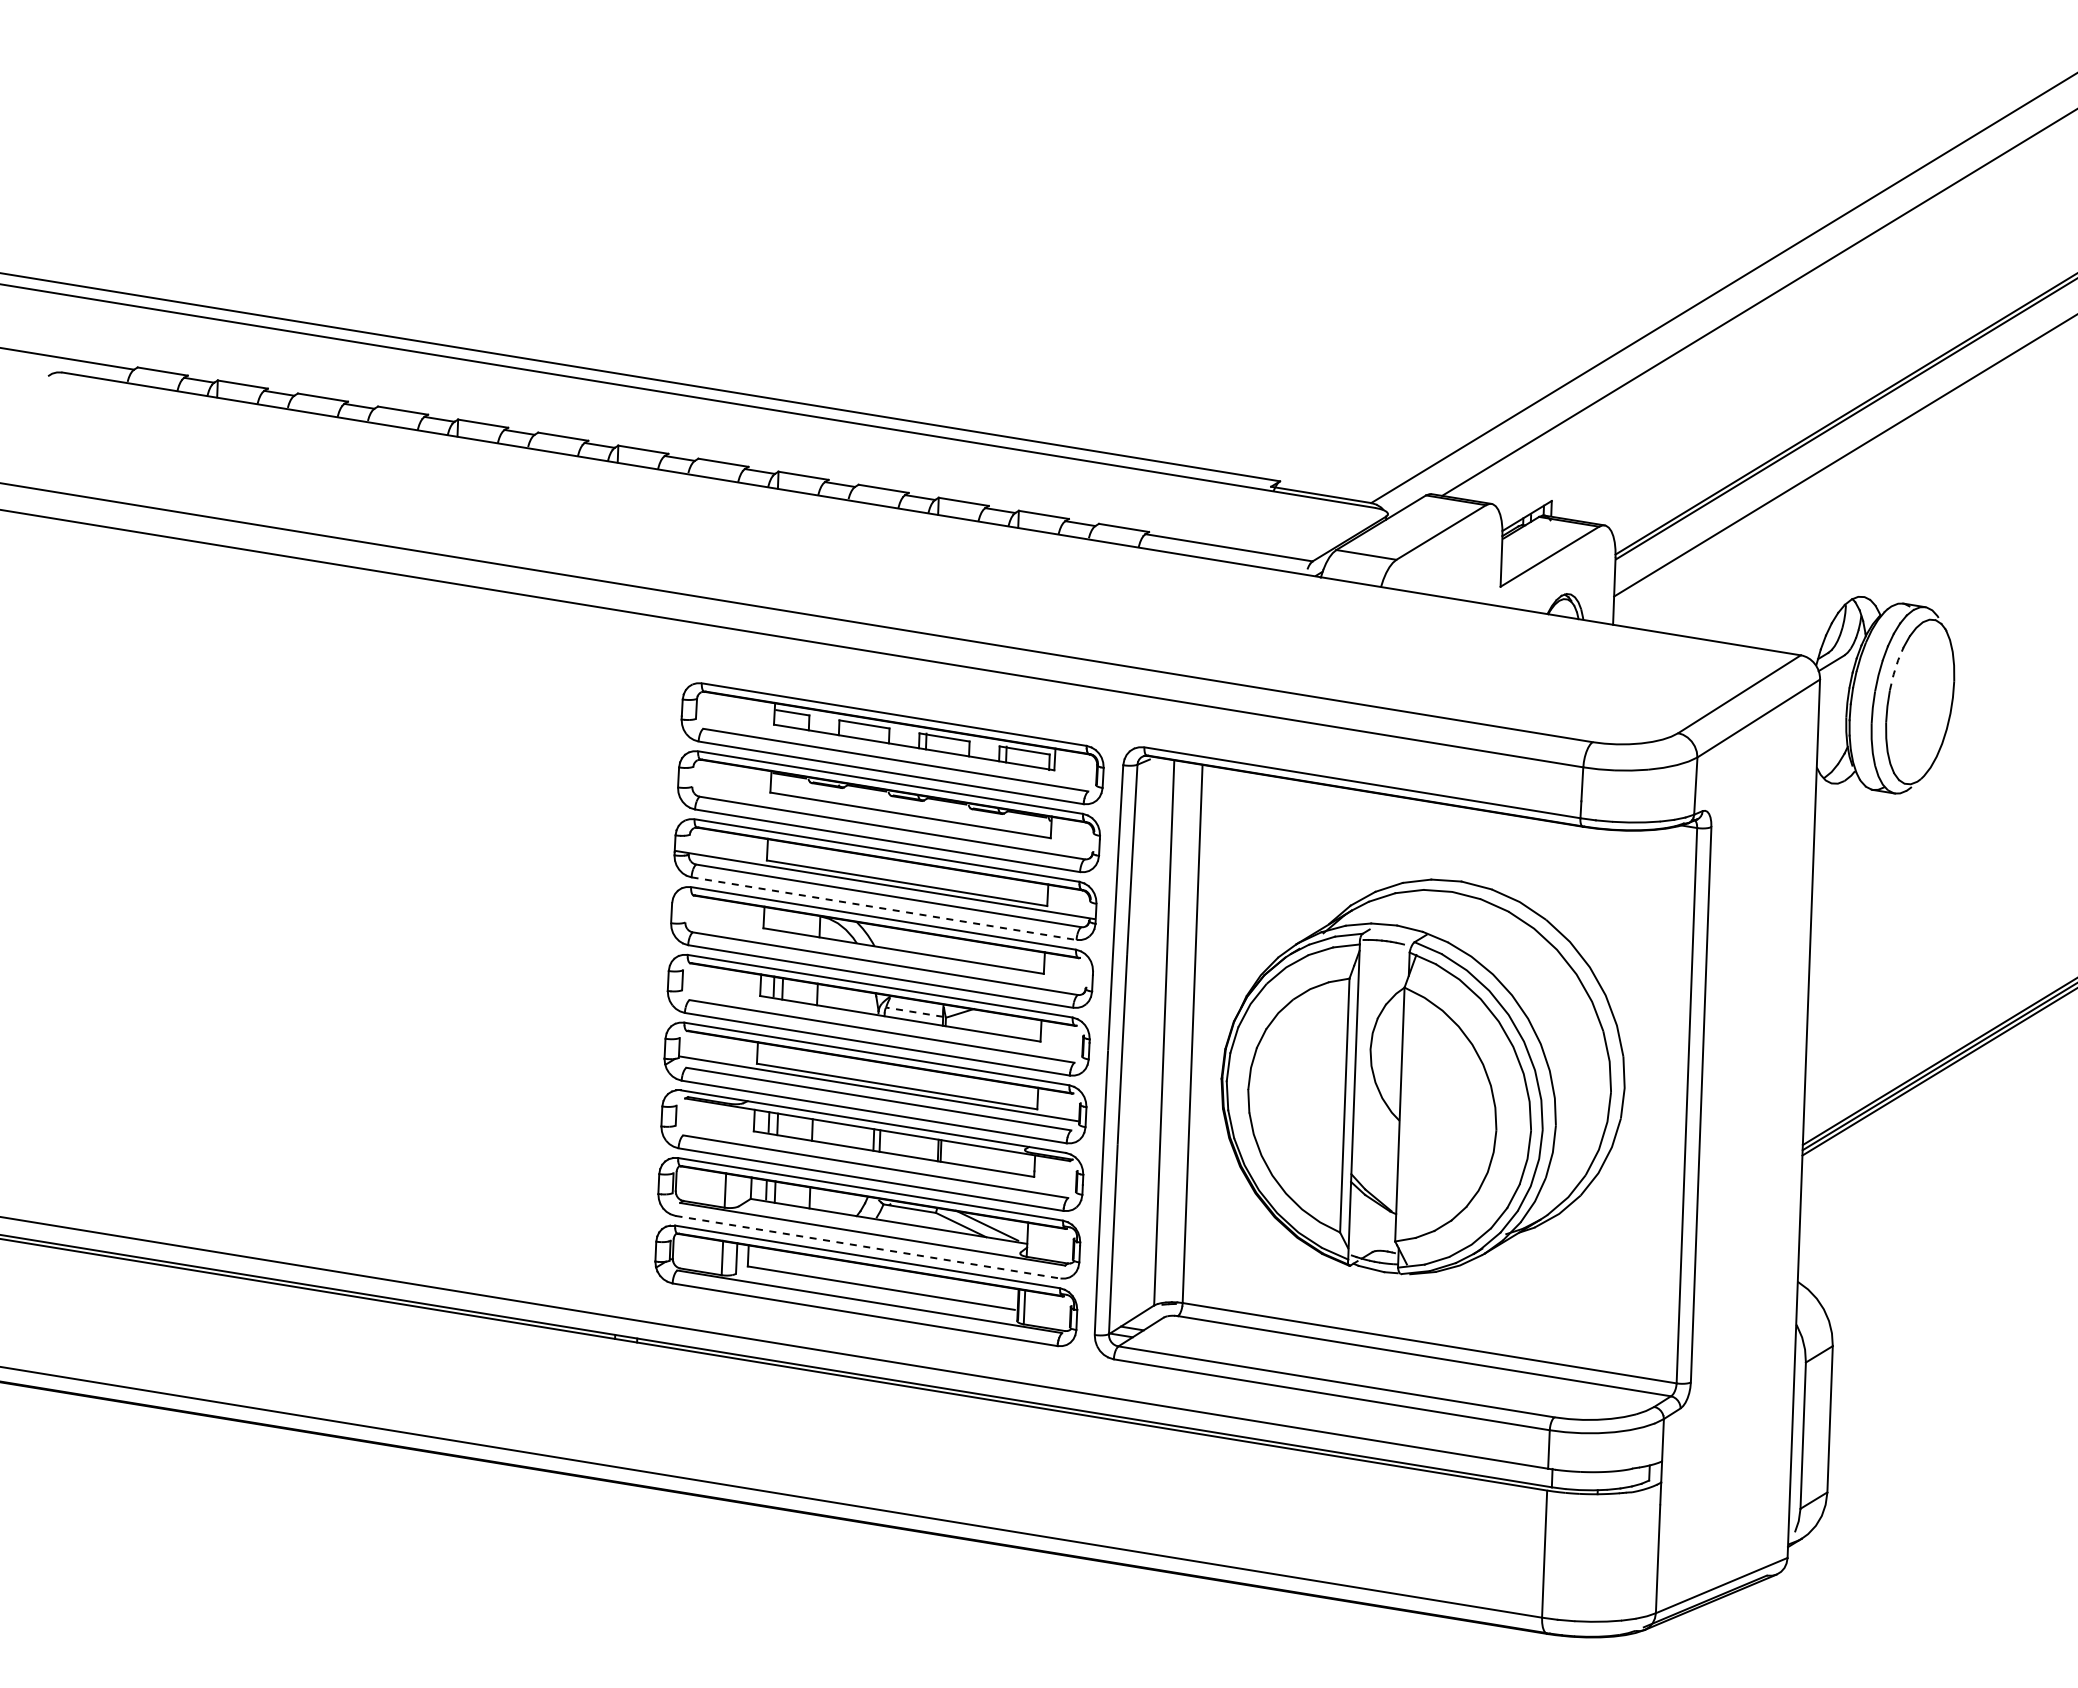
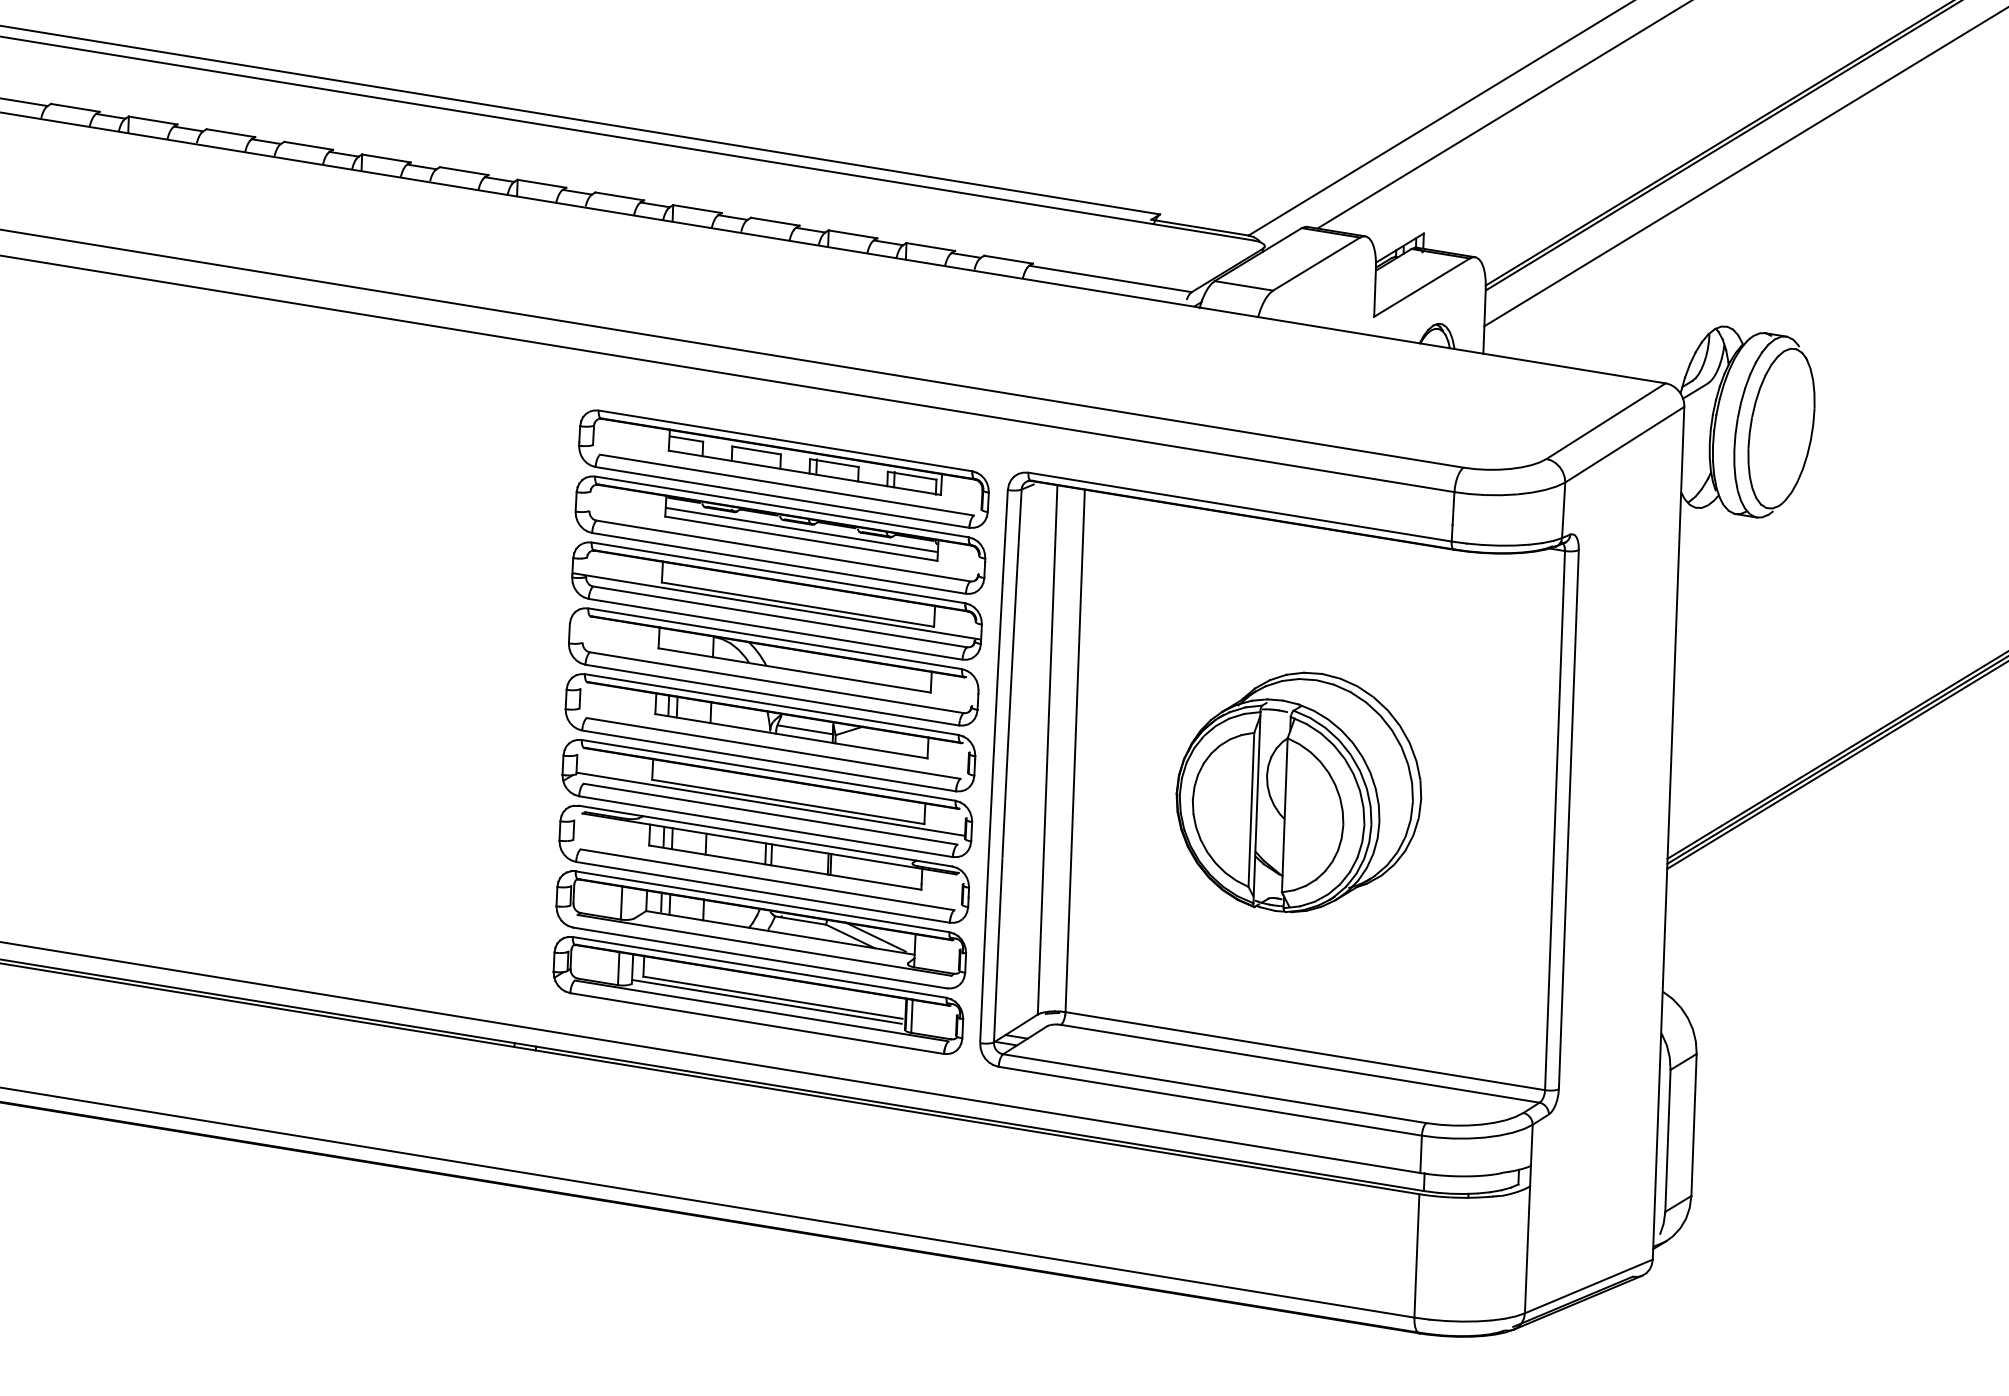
line: (1895, 668) -> (1757, 396), dashed -> solid
line: (910, 806) -> (801, 530), added
line: (884, 908) -> (776, 629), dashed -> solid
line: (914, 1012) -> (805, 730), dashed -> solid
part: (1422, 1076) -> (1298, 792), size x0.62
line: (868, 1247) -> (760, 958), dashed -> solid
line: (874, 1292) -> (766, 1001), added

